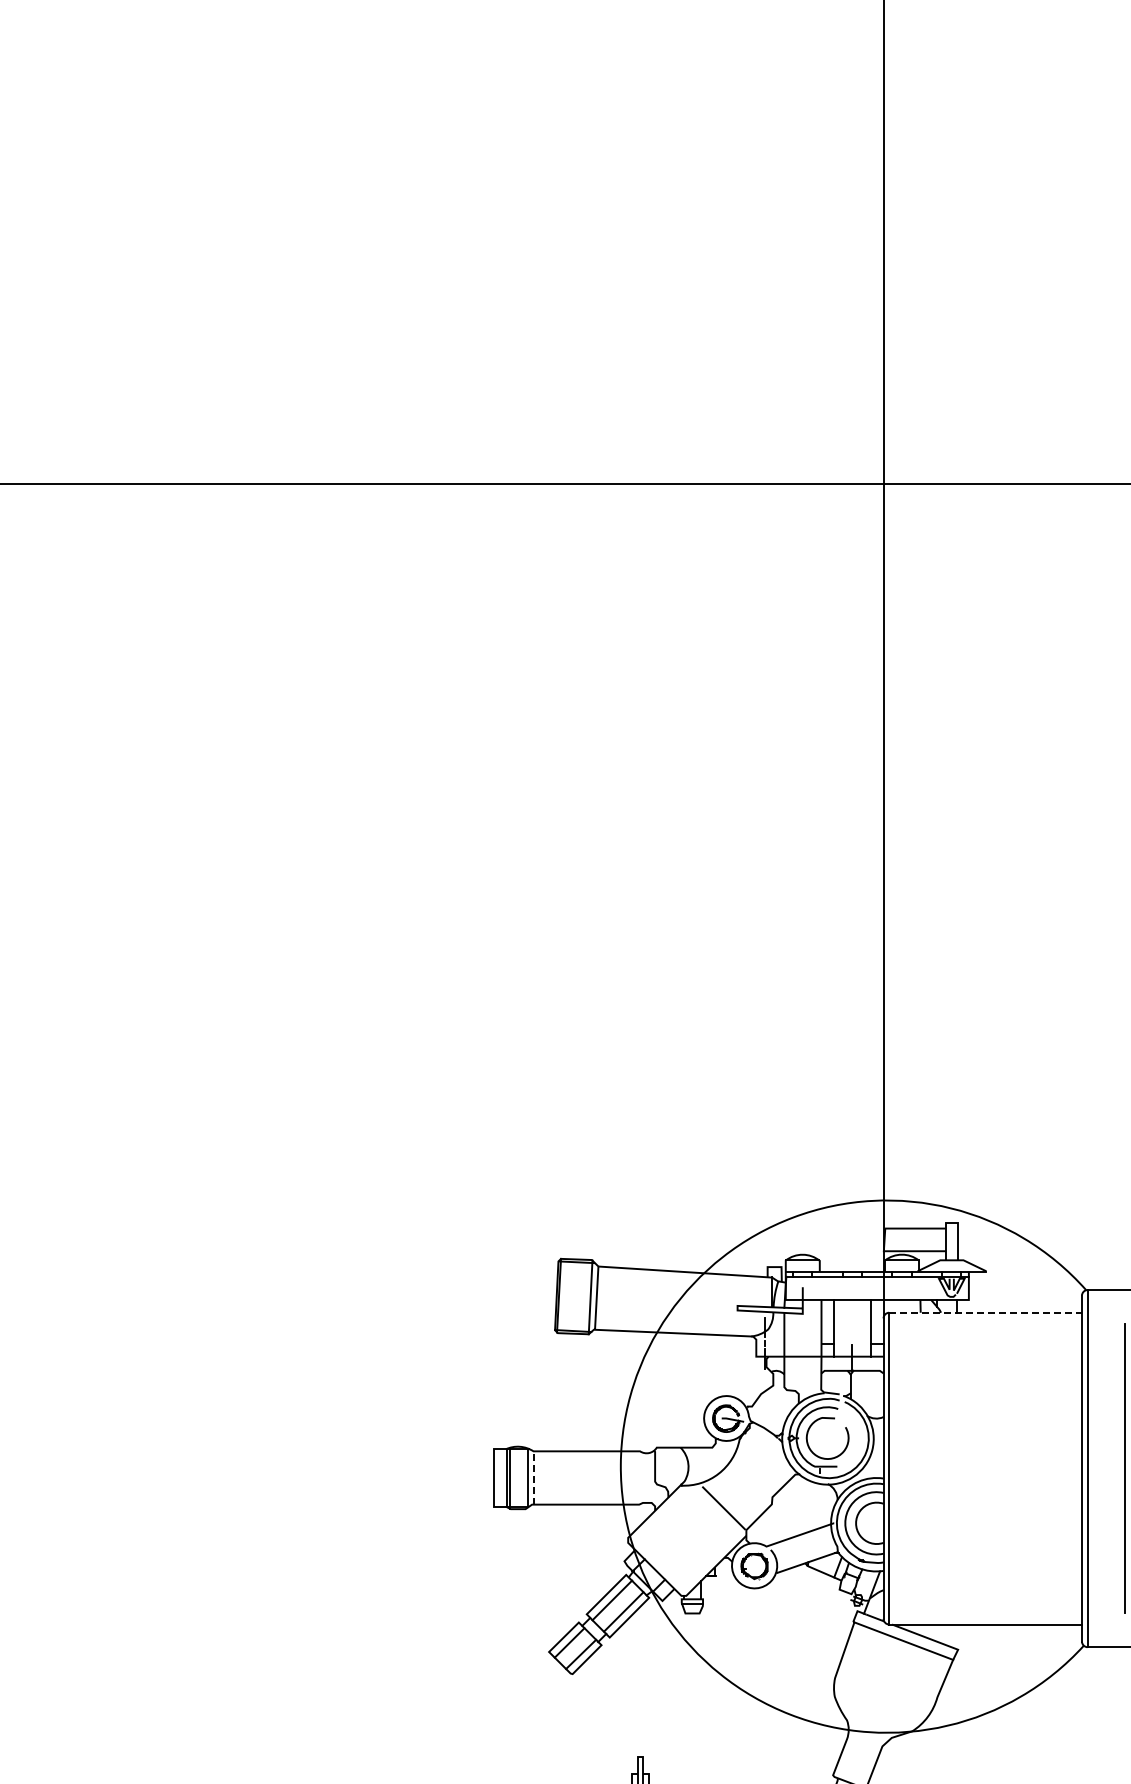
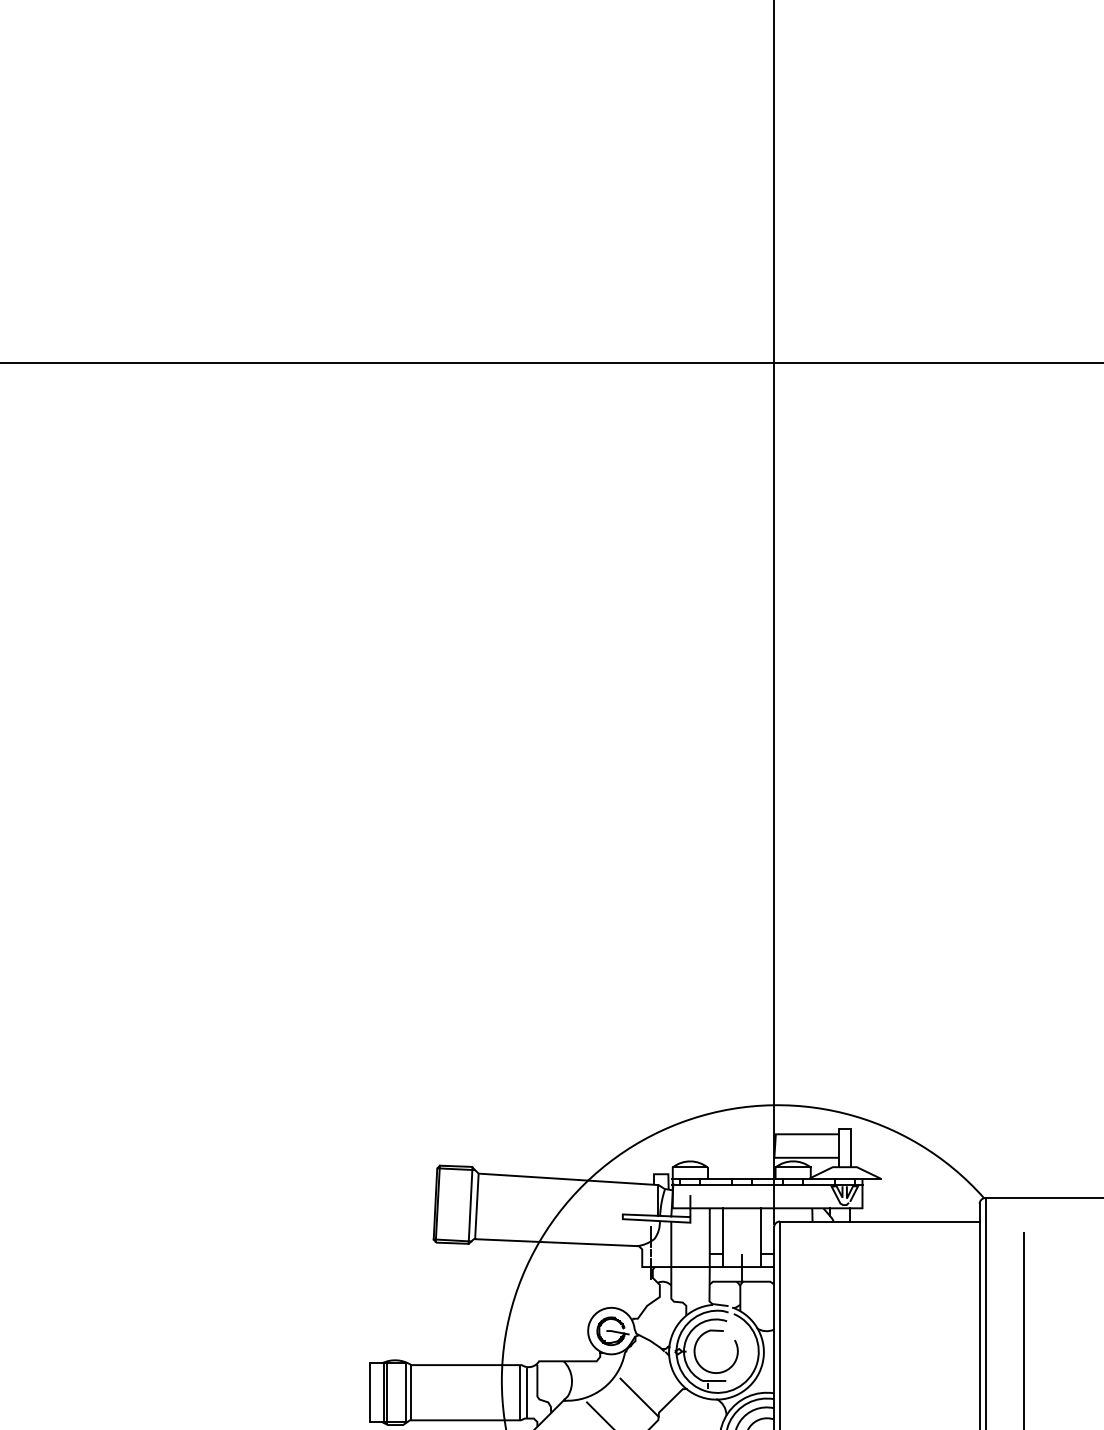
line: (986, 1312) -> (880, 1221), dashed -> solid
line: (533, 1477) -> (411, 1392), dashed -> solid
line: (638, 1477) -> (520, 1392), added
line: (644, 1478) -> (526, 1393), added
line: (753, 1482) -> (639, 1397), added

